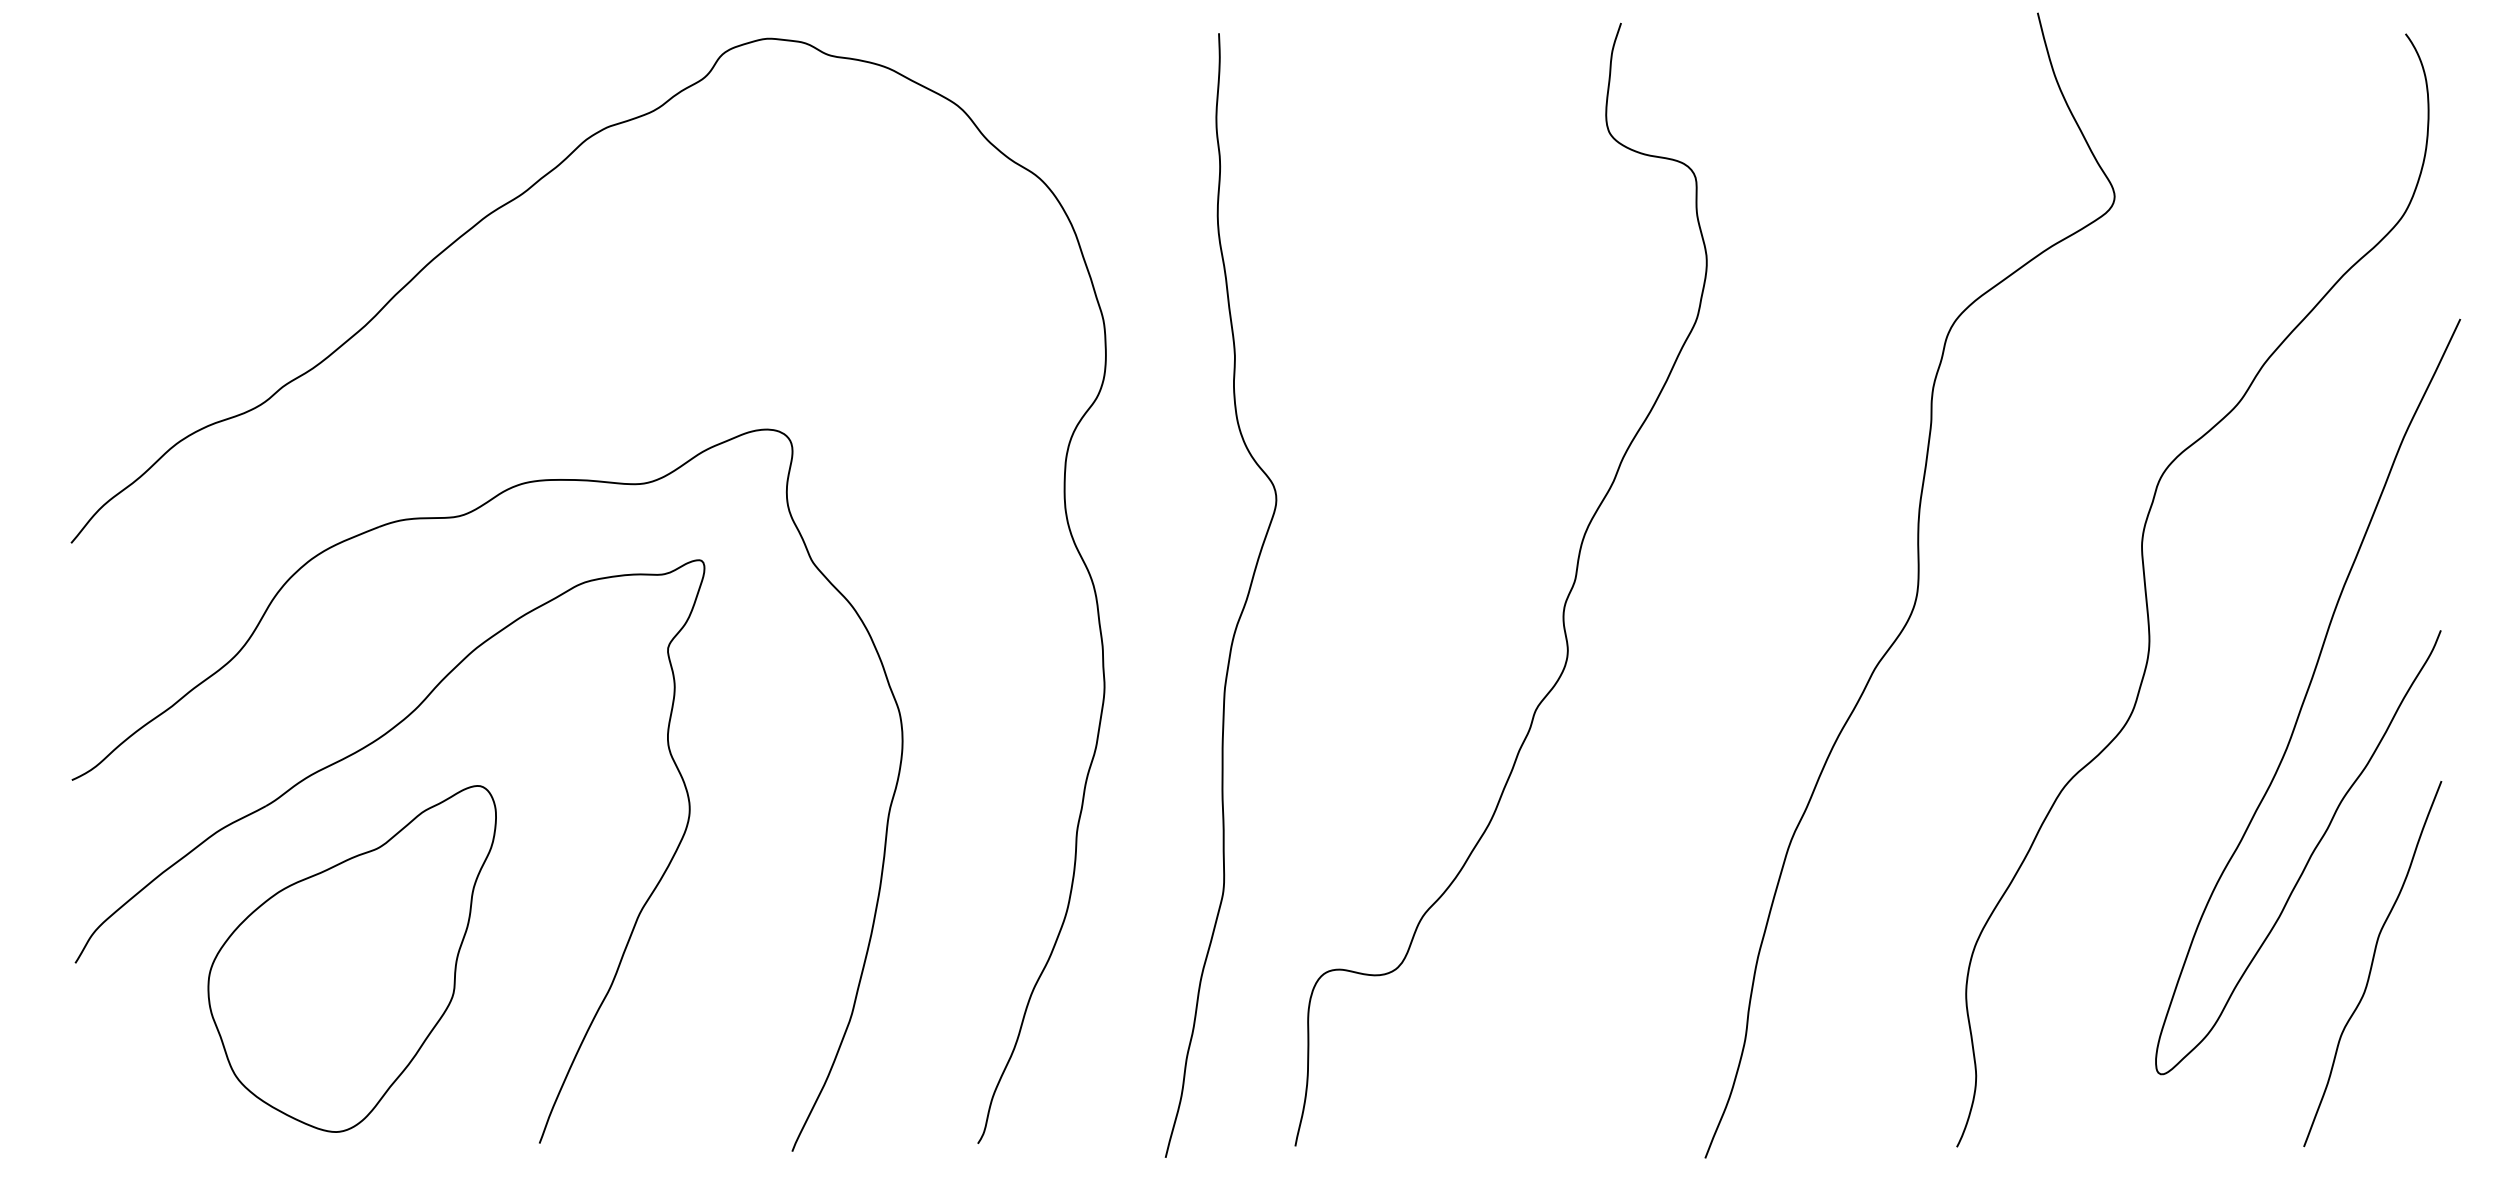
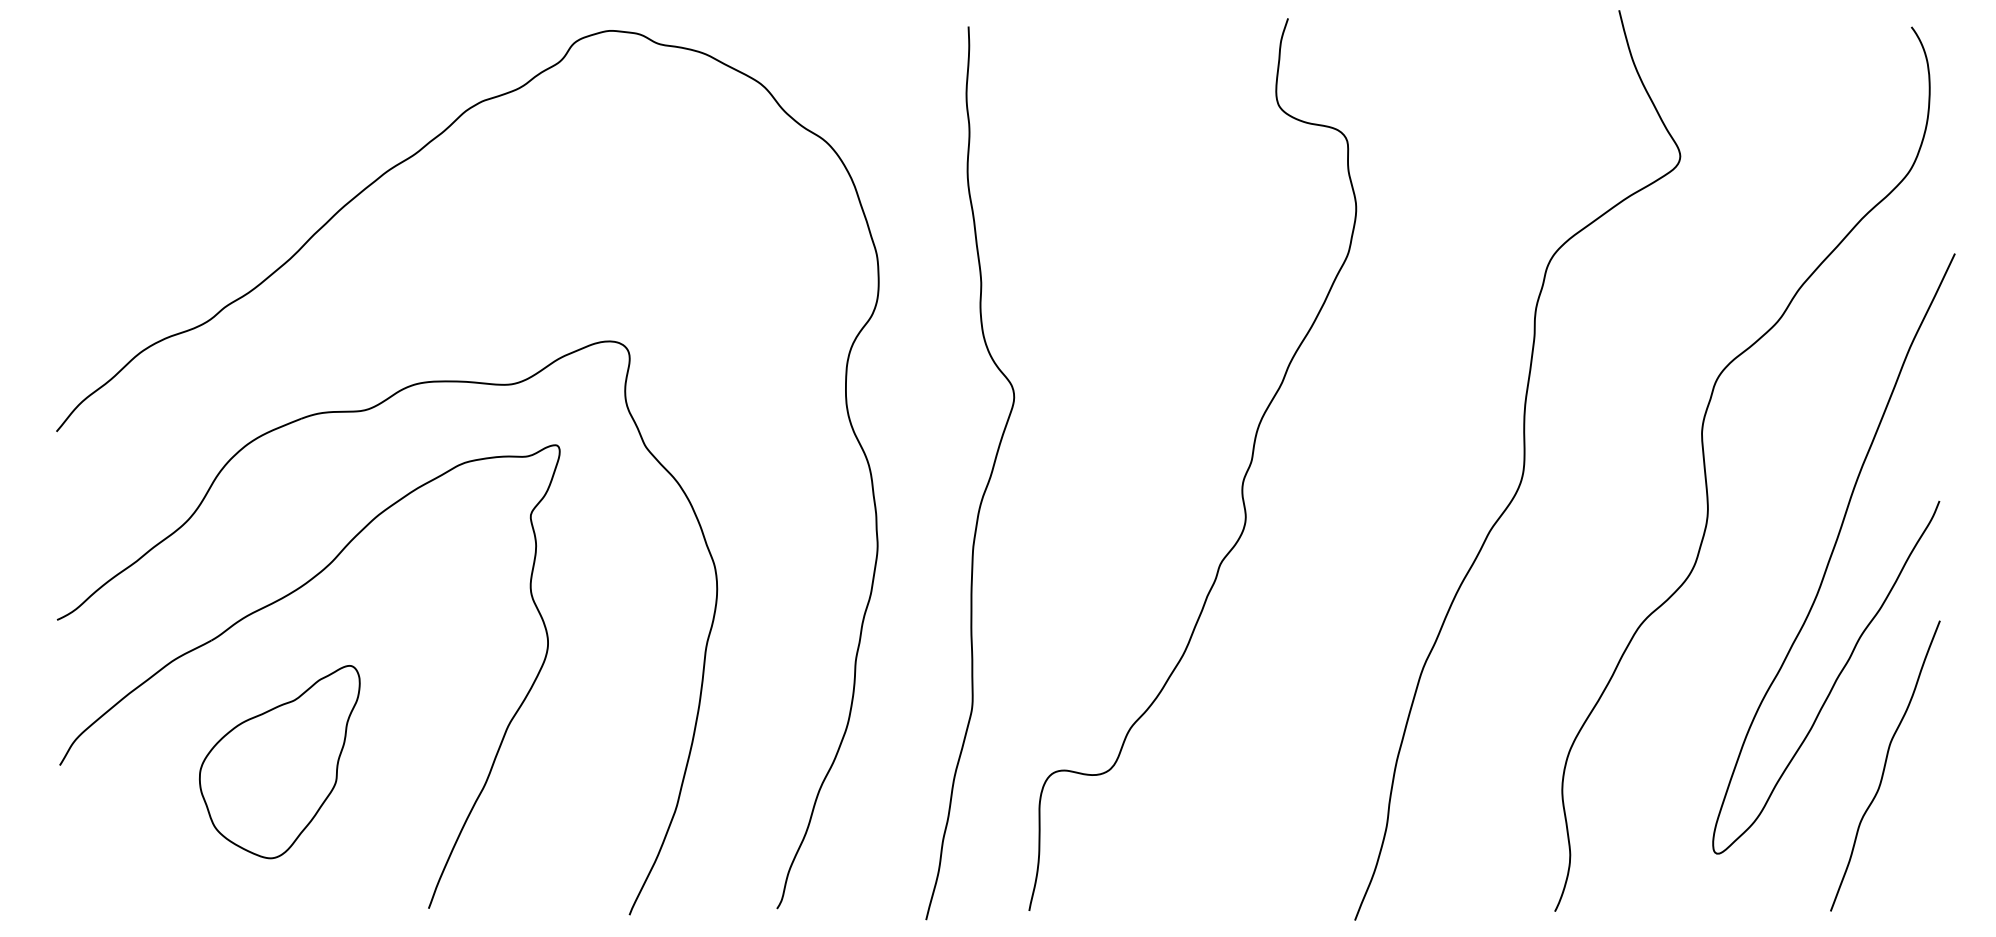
part: (351, 958) -> (279, 761), size x0.7

